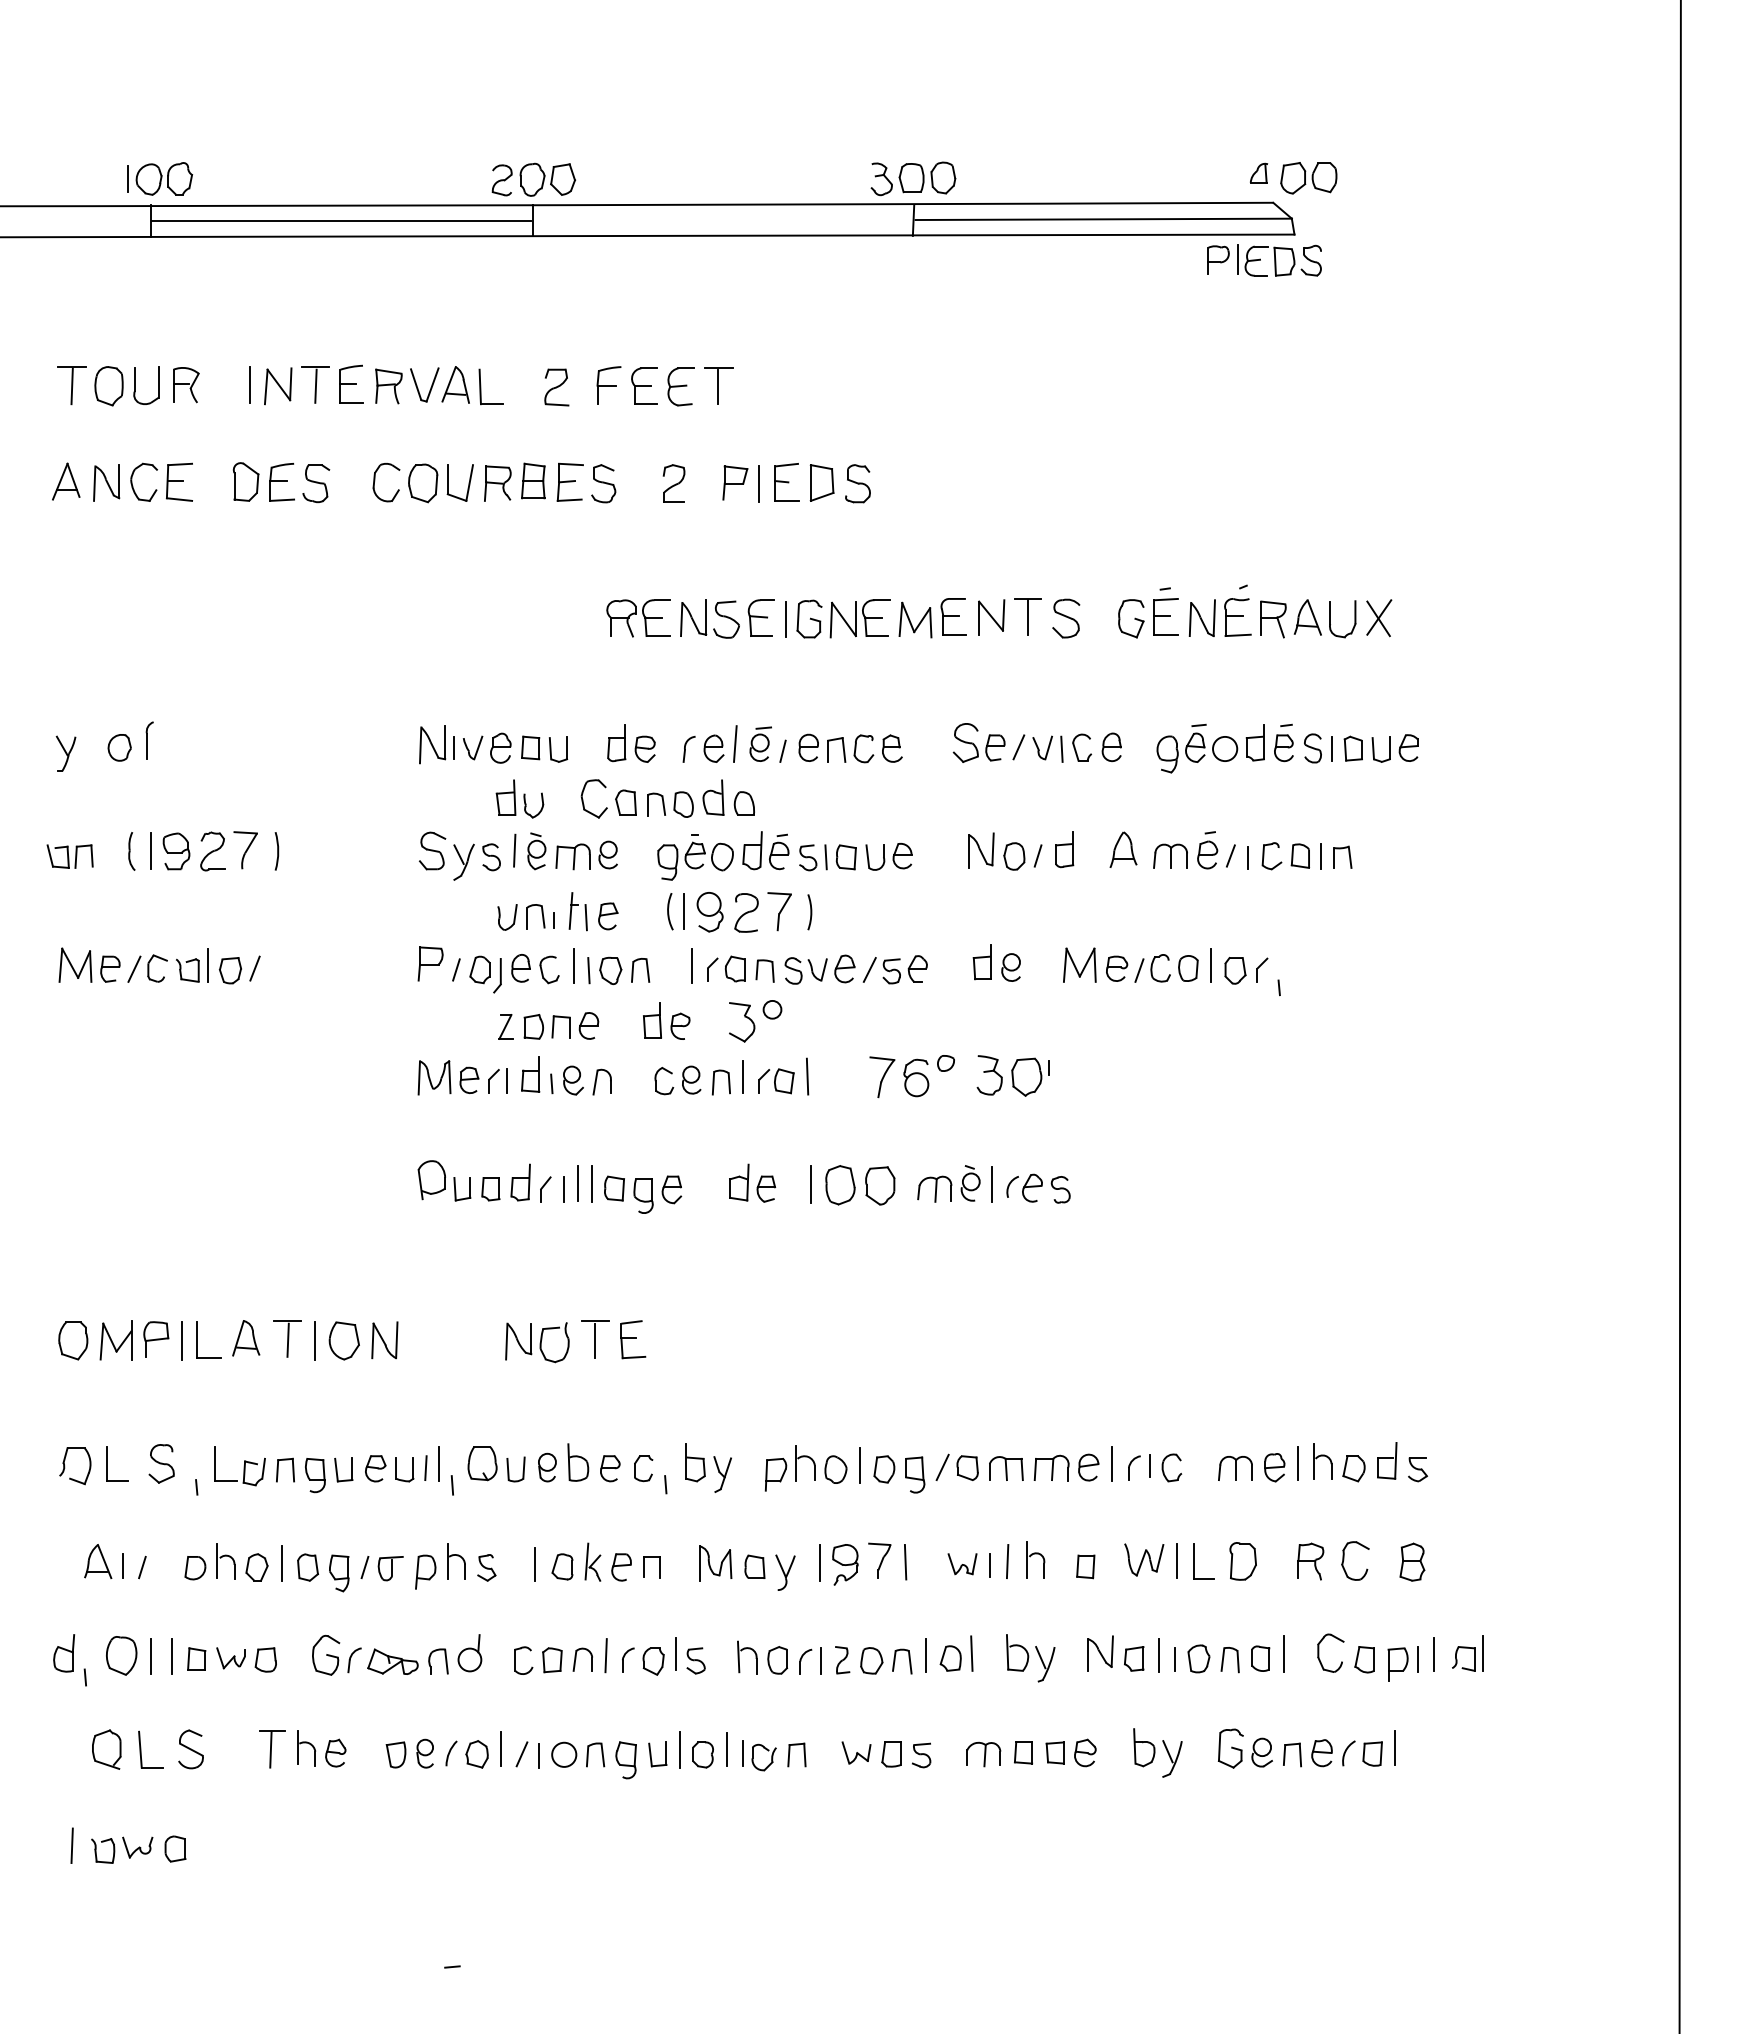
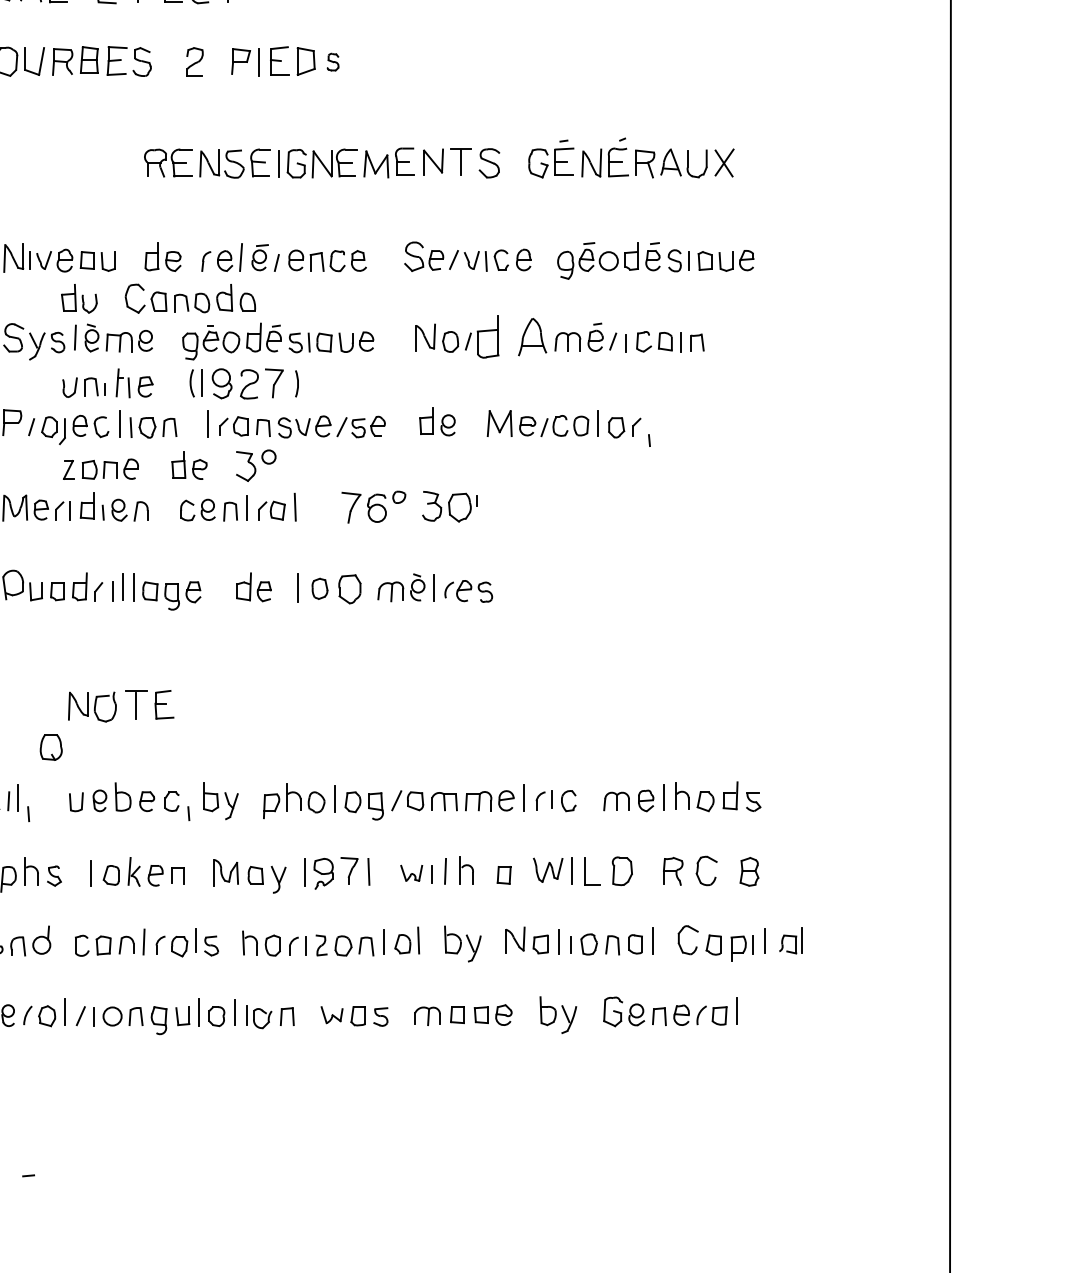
part: (857, 483) -> (332, 61), size x0.6
part: (1064, 849) -> (488, 336), size x1.6
part: (1123, 849) -> (532, 336), size x1.4
part: (840, 1185) -> (320, 589), size x0.7
part: (482, 1463) -> (51, 747), moved

